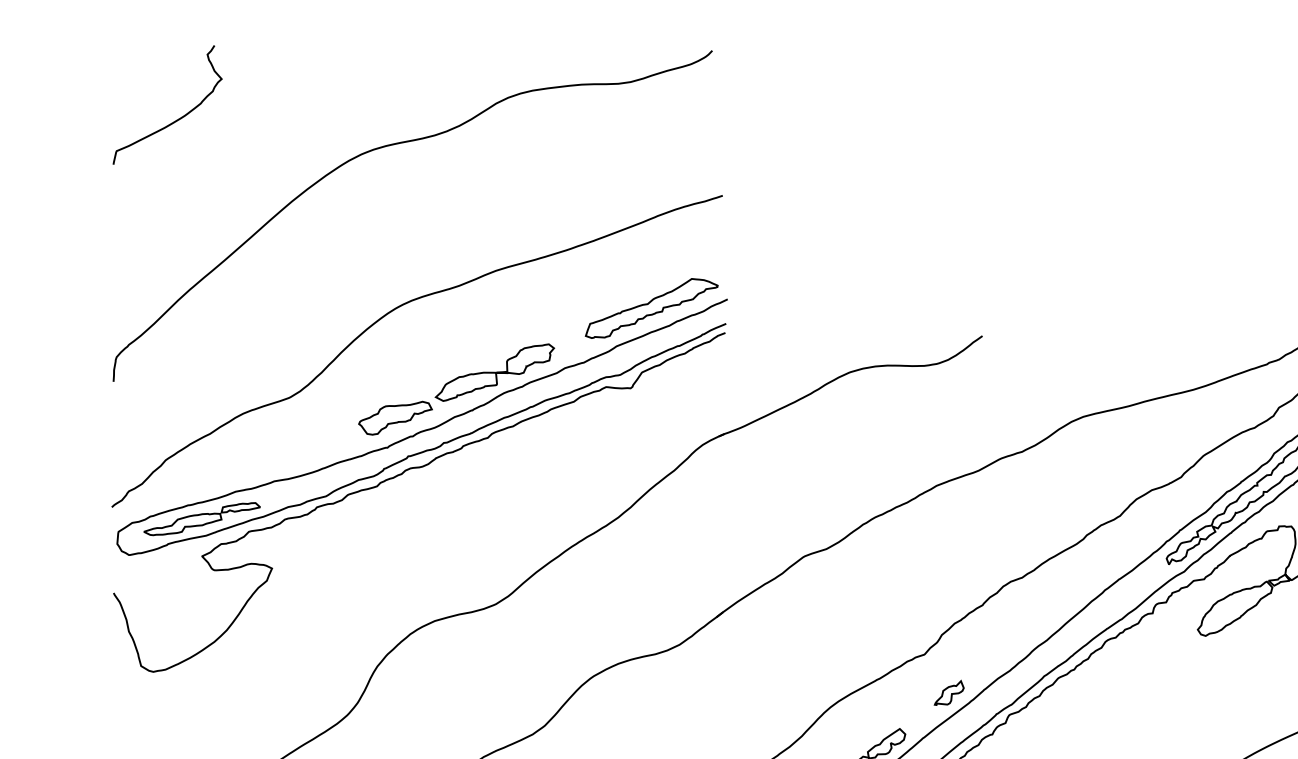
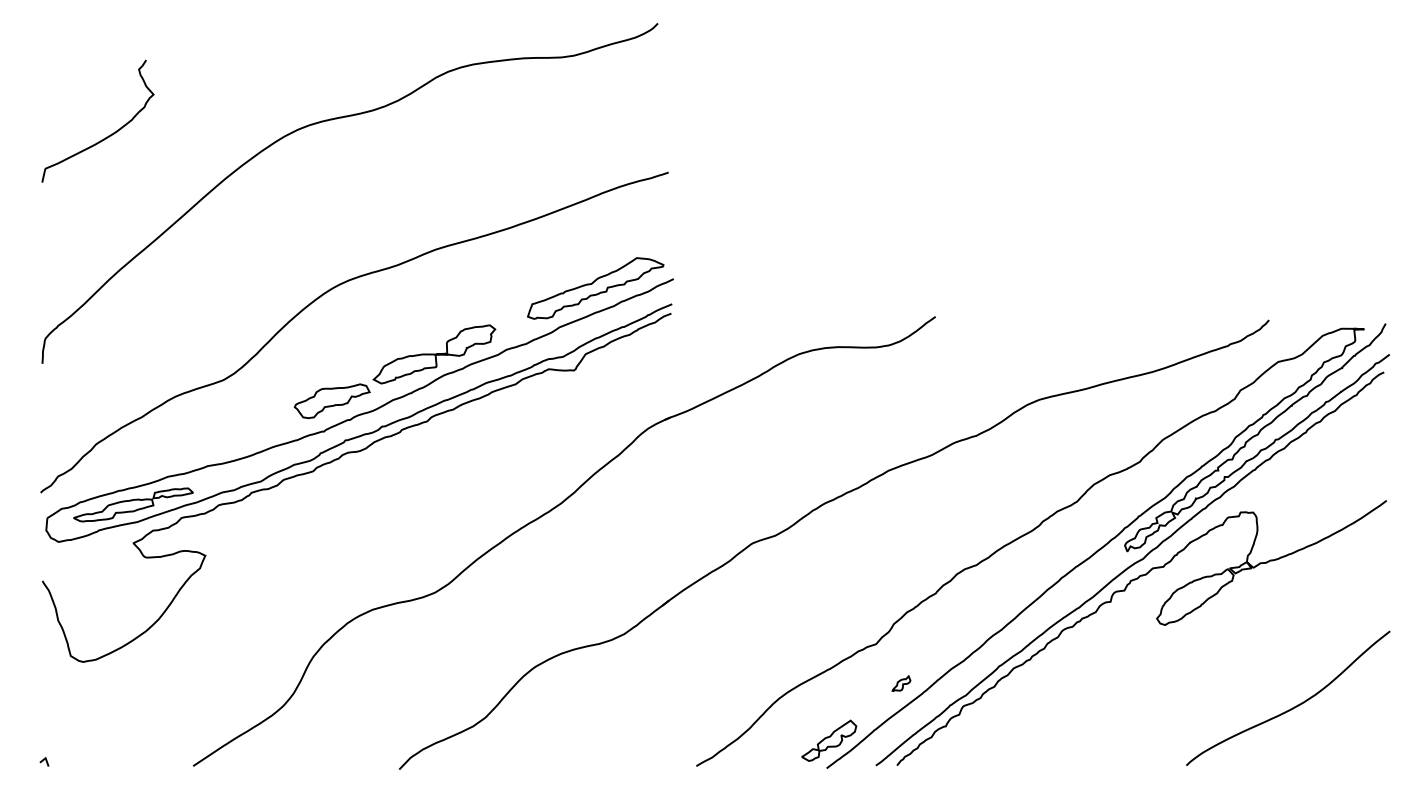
curve: (175, 119) -> (106, 136), moved
part: (949, 692) -> (901, 683), size x0.6

